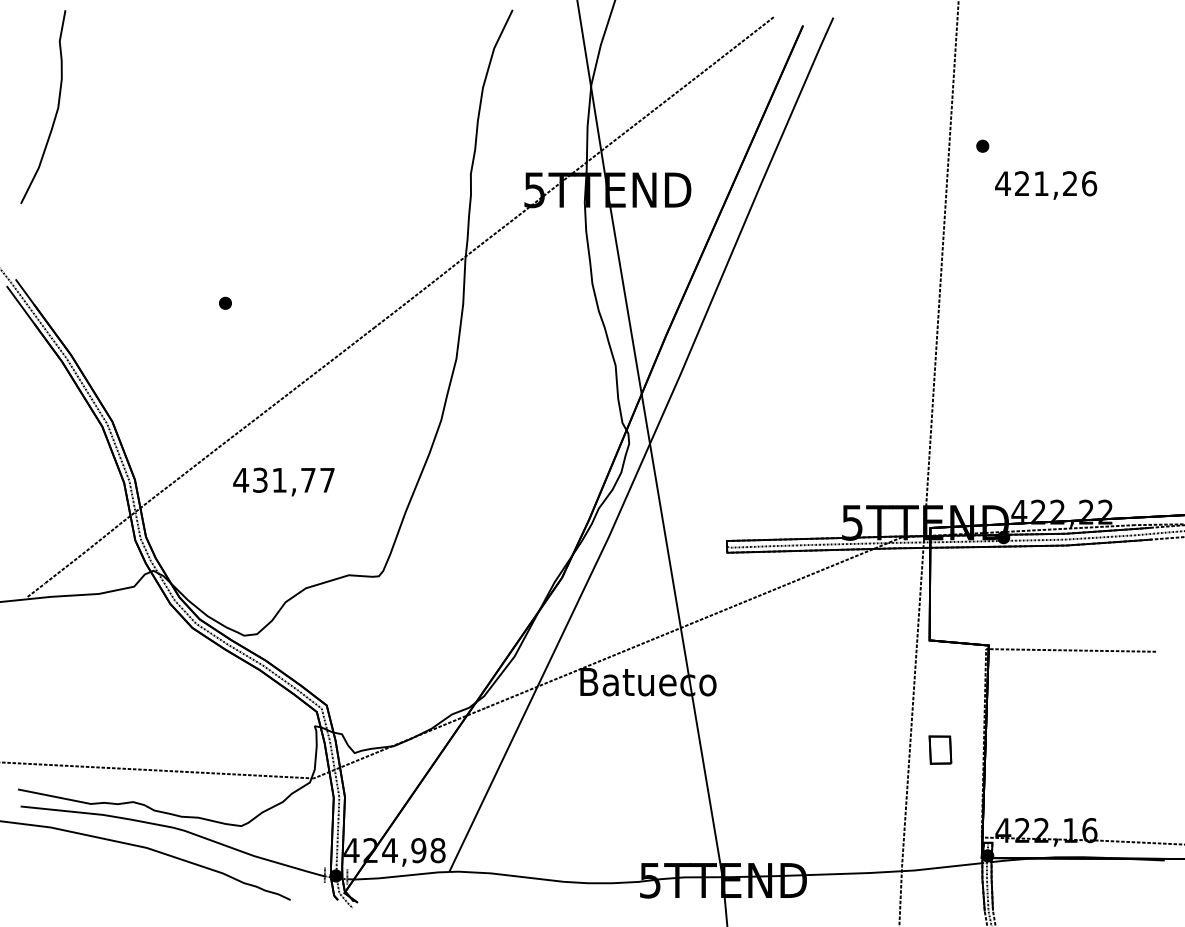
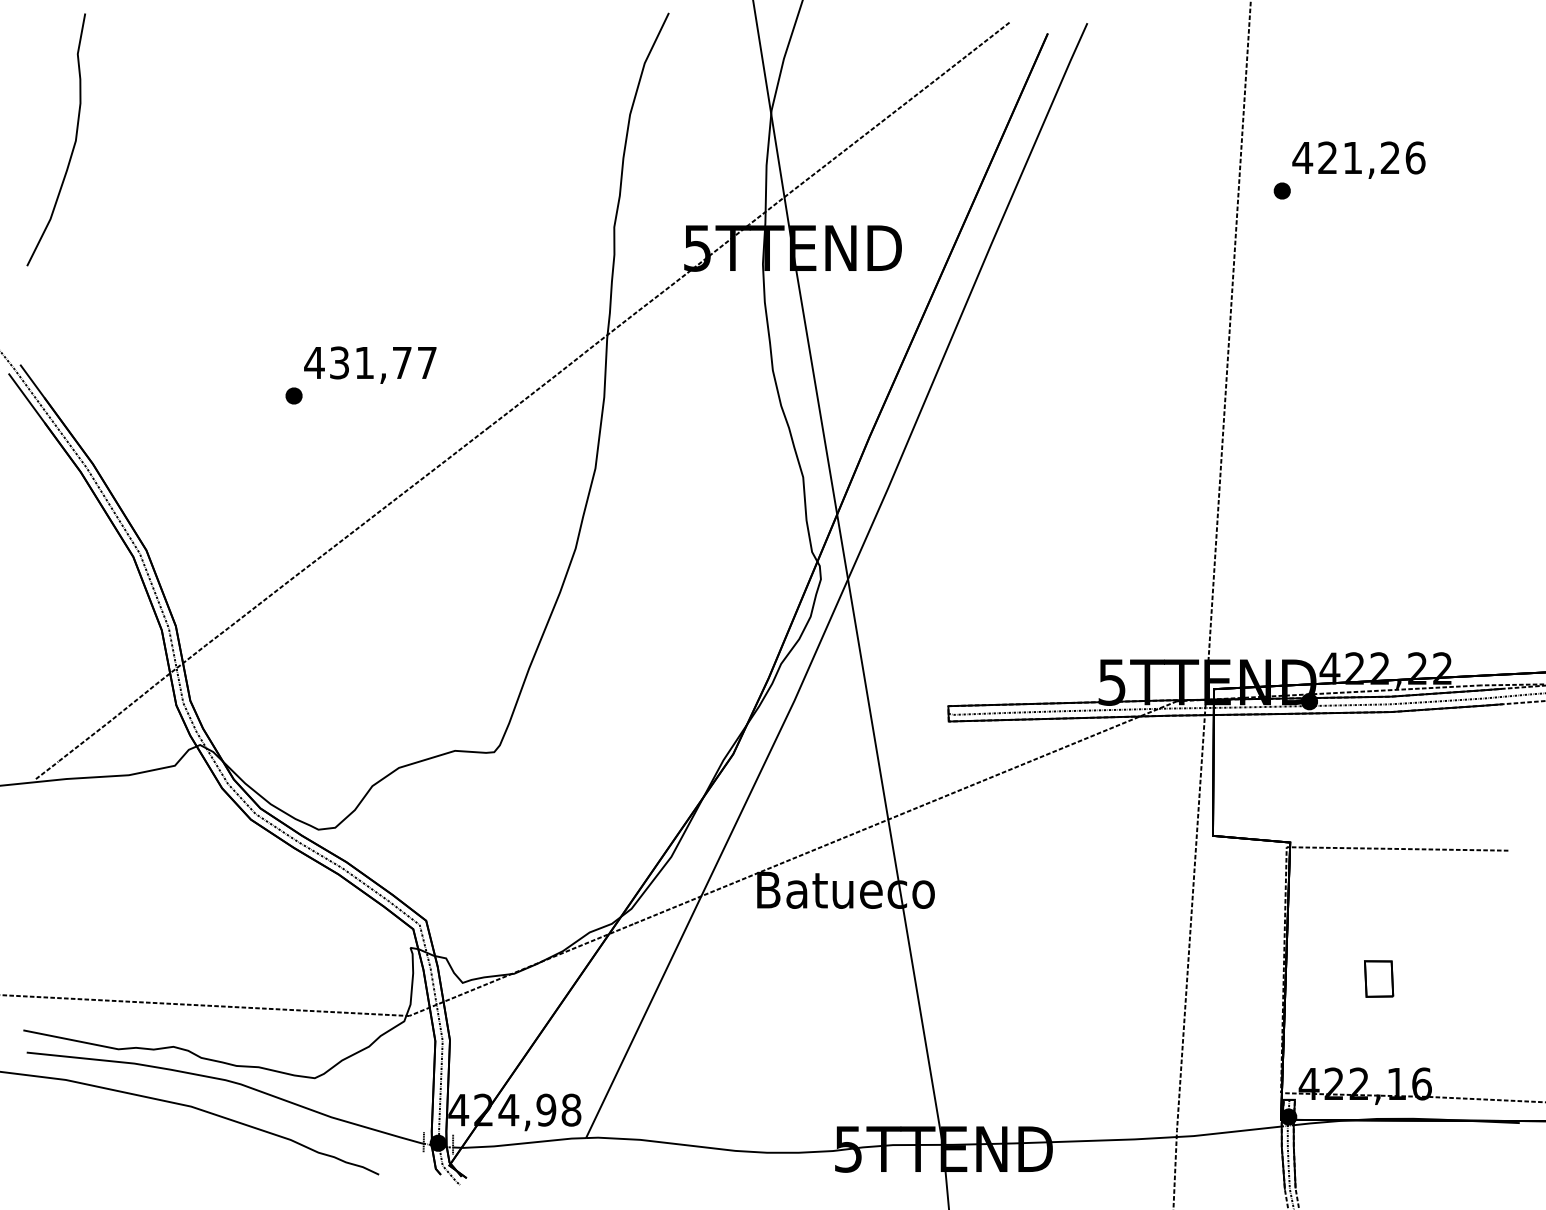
text: (1045, 184) -> (1358, 159), moved
text: (284, 481) -> (370, 364), moved
part: (940, 749) -> (1379, 978), moved

